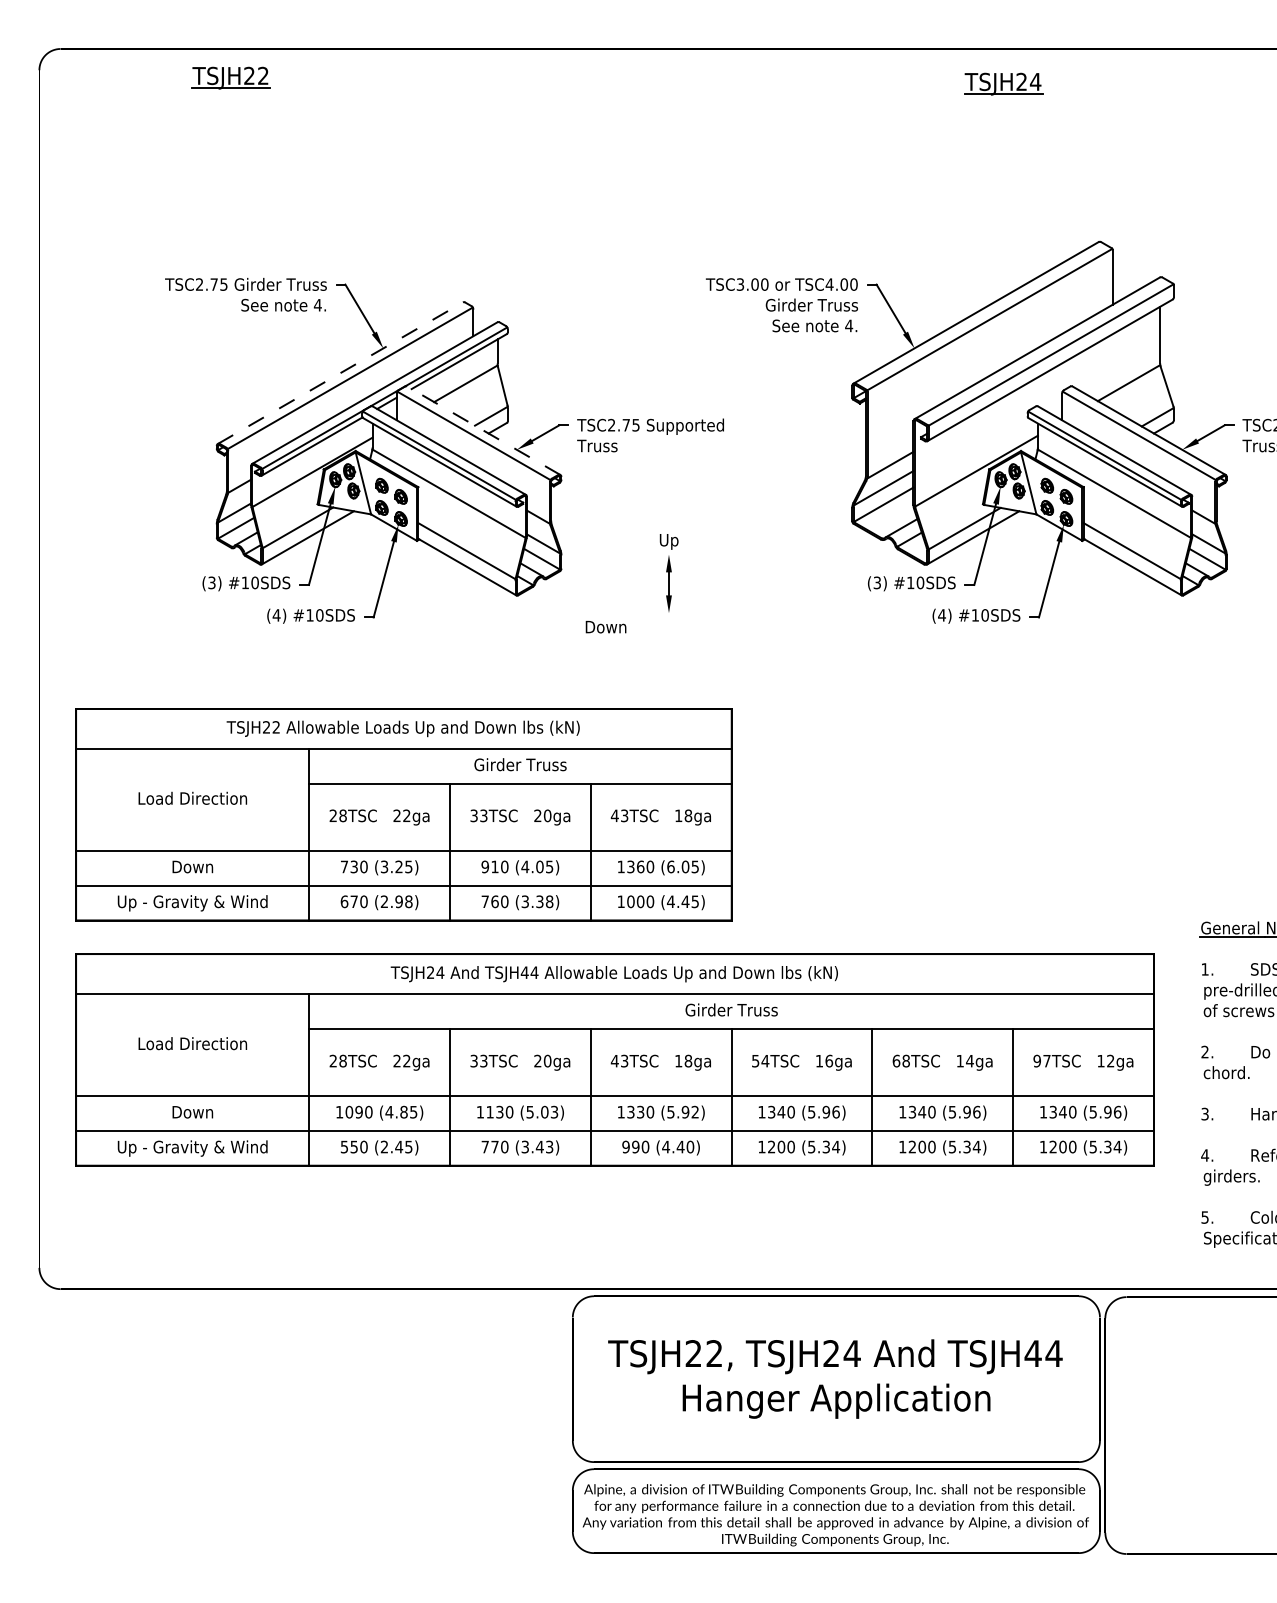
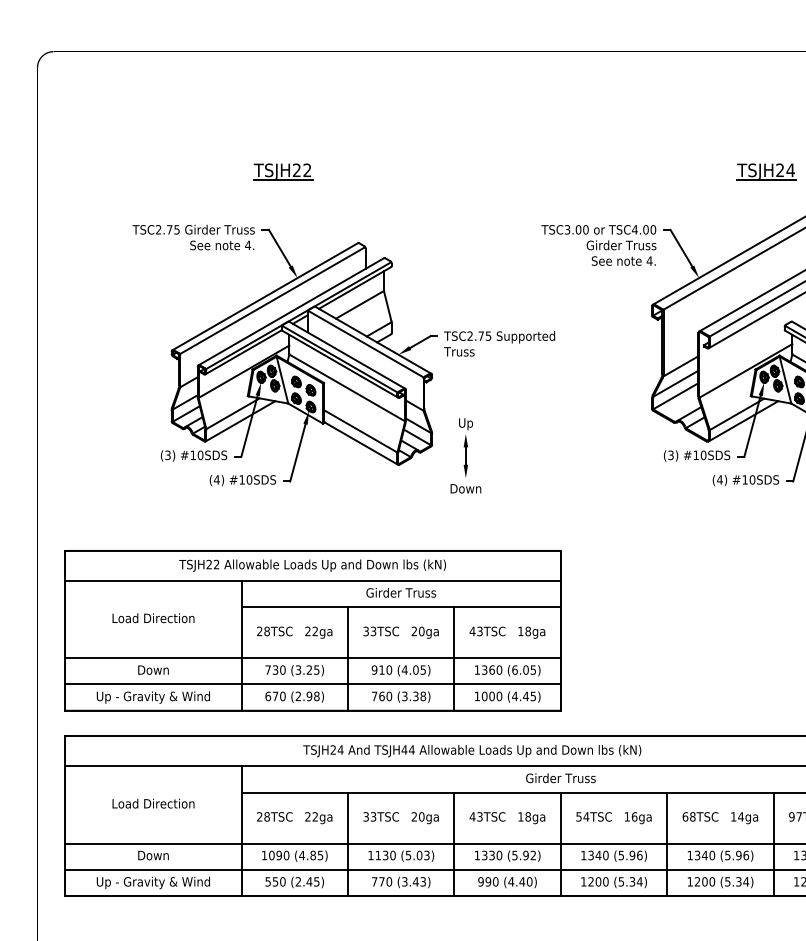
part: (230, 77) -> (282, 171), moved
part: (1003, 83) -> (766, 171), moved
line: (340, 373) -> (265, 297), dashed -> solid
line: (483, 430) -> (373, 340), dashed -> solid
part: (668, 573) -> (465, 448), moved

